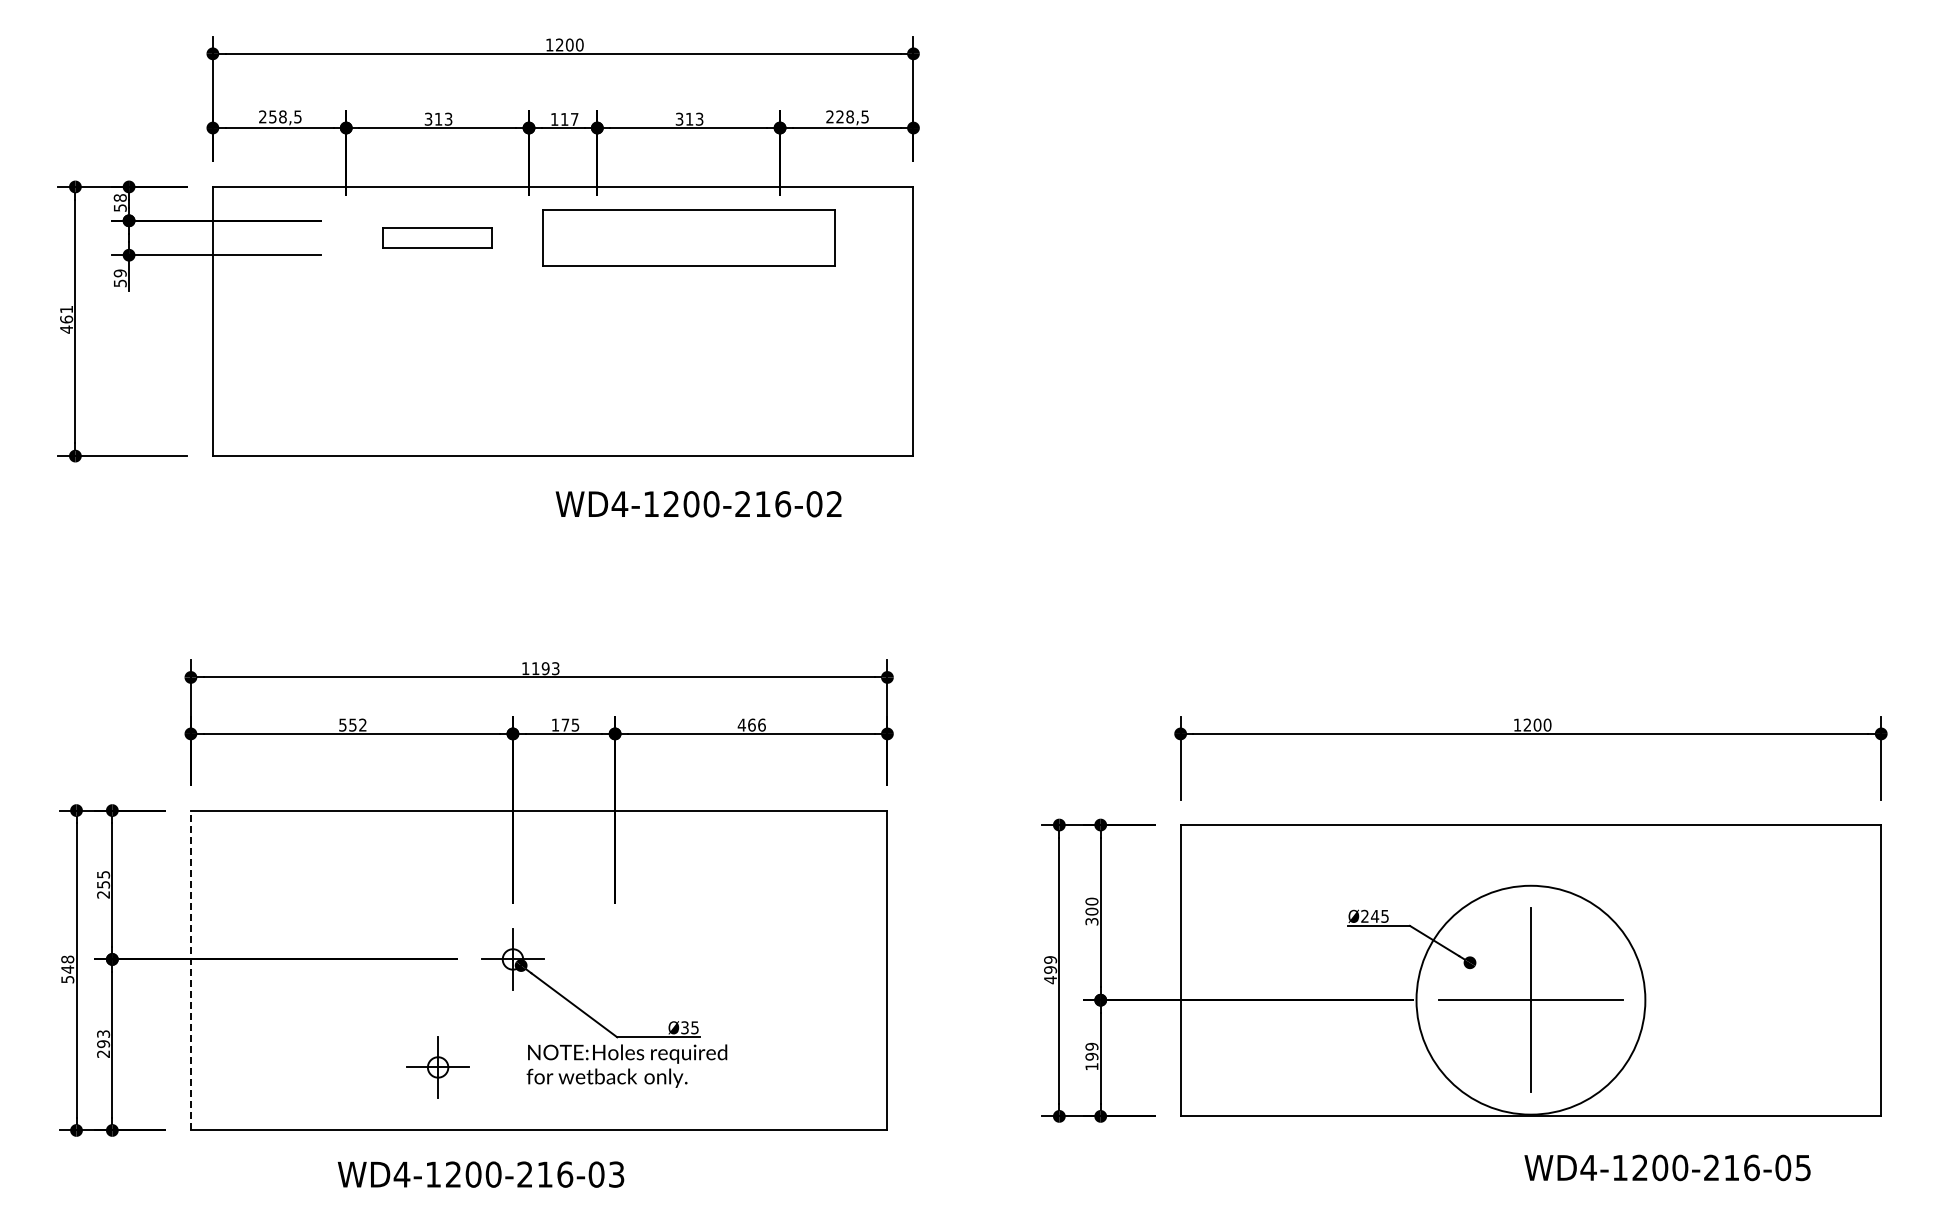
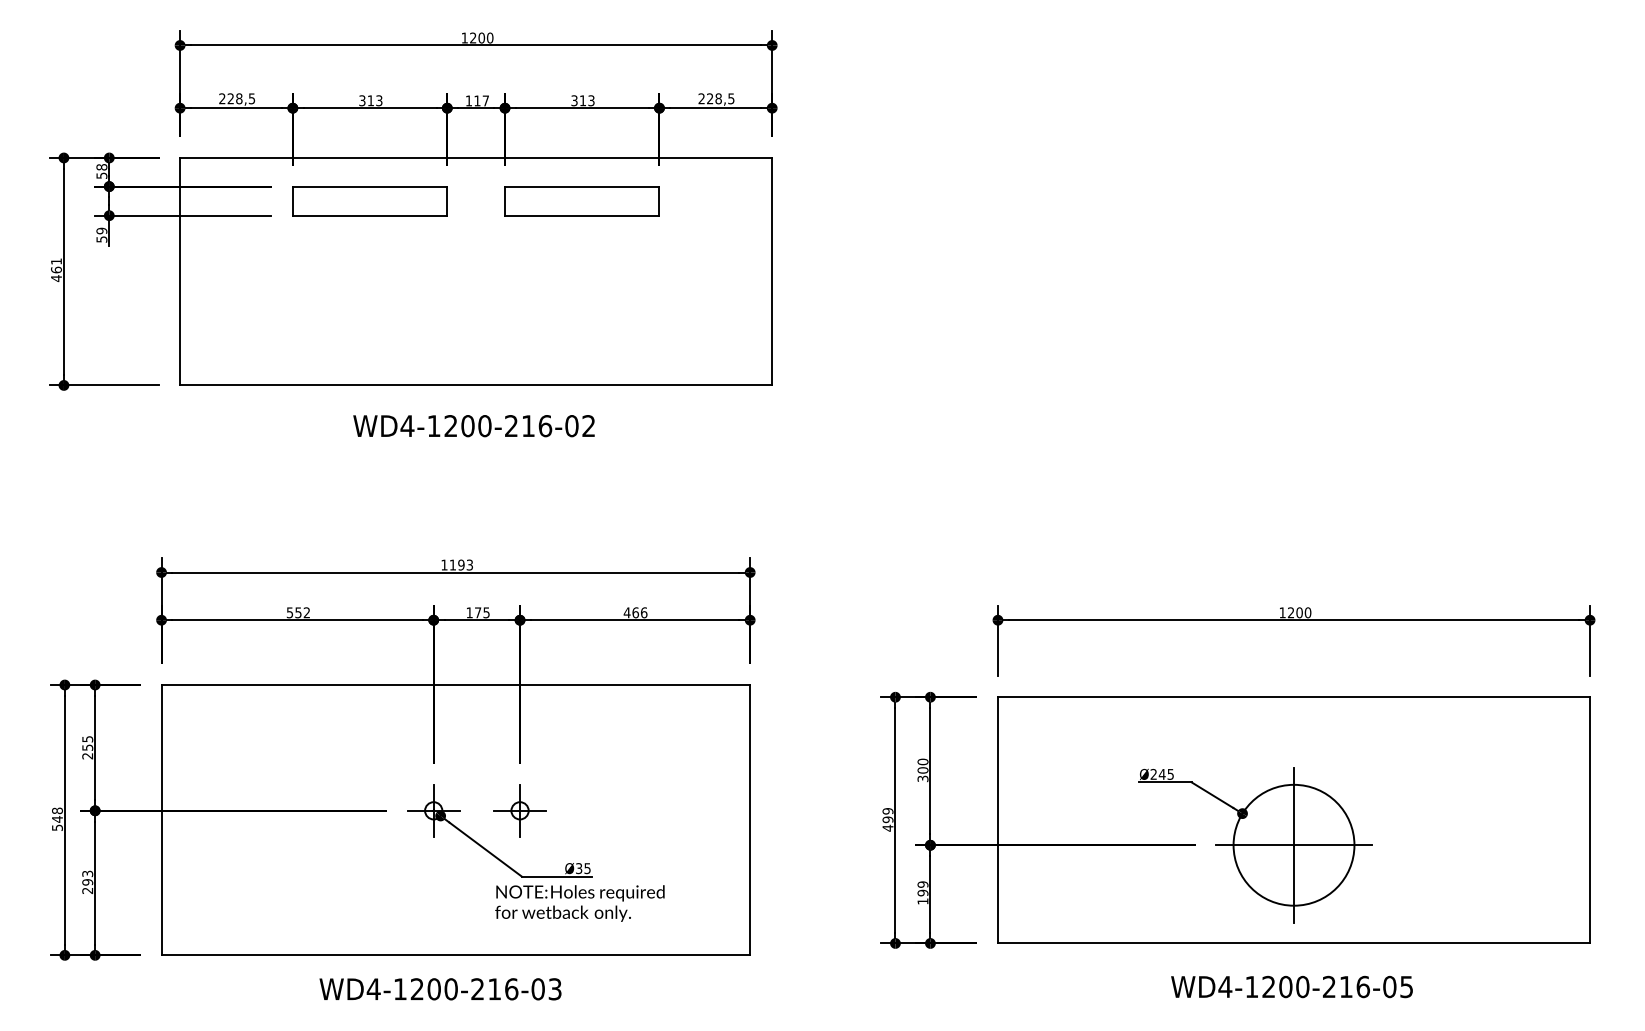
text: (272, 116) -> (230, 98), 258,5 -> 228,5
part: (437, 237) -> (369, 200), size x1.67
part: (688, 237) -> (582, 200), size x0.62
text: (698, 504) -> (473, 426), moved
line: (190, 970) -> (161, 820), dashed -> solid
circle: (1530, 999) -> (1293, 844), size x0.62
text: (626, 1065) -> (579, 902), moved
part: (437, 1067) -> (519, 810), moved
text: (1667, 1167) -> (1291, 986), moved
text: (480, 1174) -> (440, 989), moved

